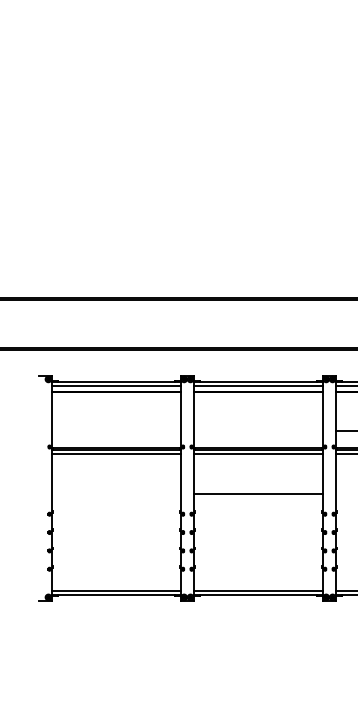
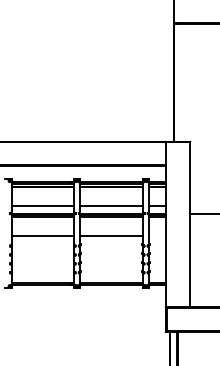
line: (115, 430) -> (42, 205), added
line: (258, 430) -> (111, 205), added
line: (115, 494) -> (42, 236), added

